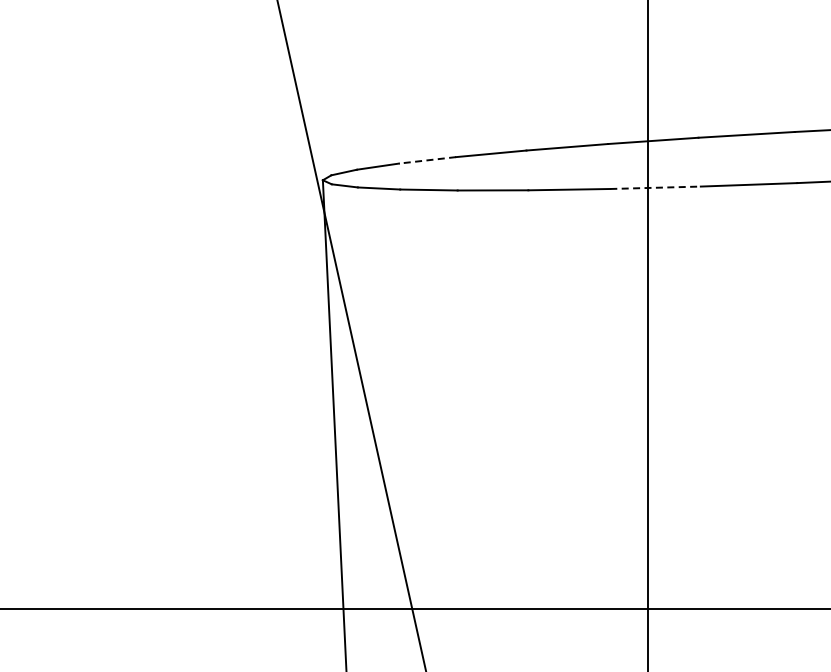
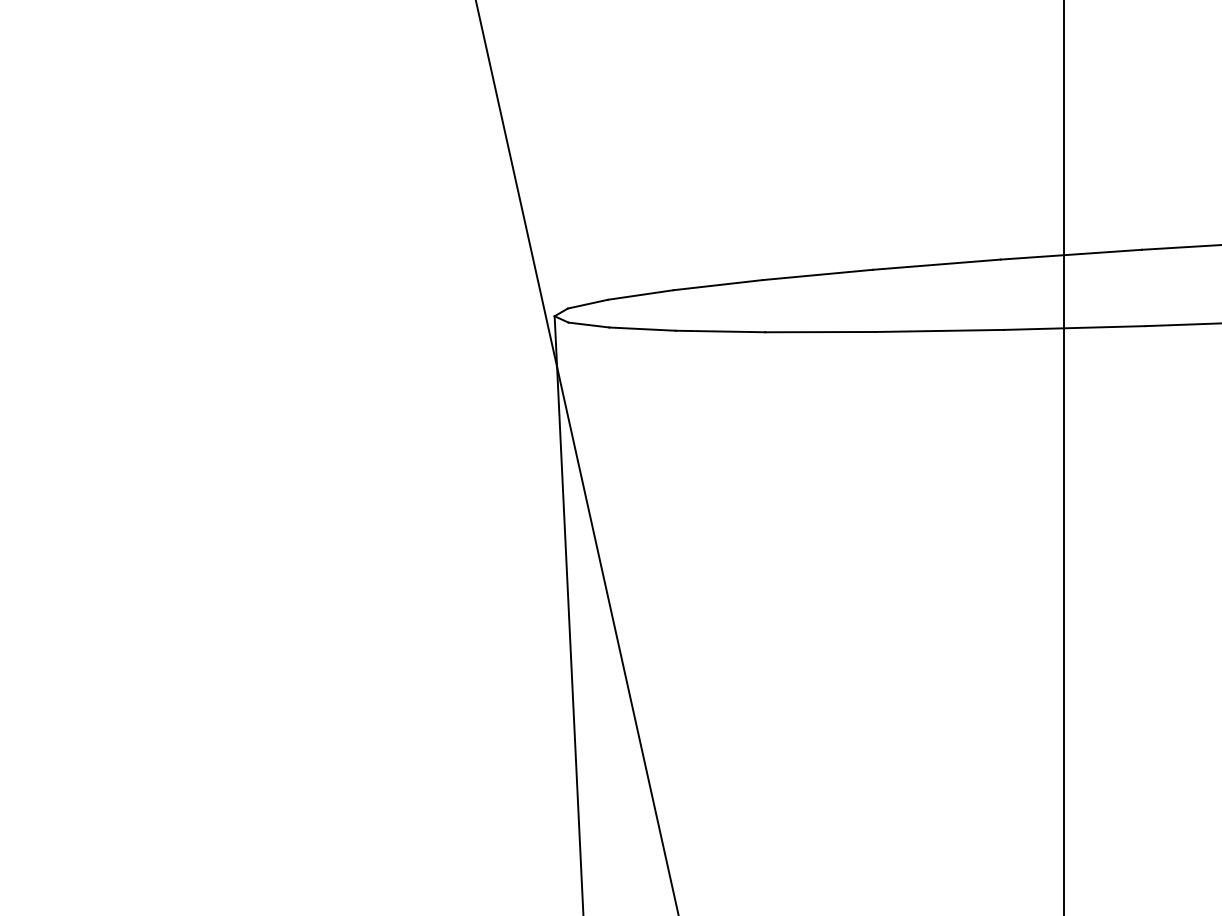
line: (427, 160) -> (718, 285), dashed -> solid
line: (656, 187) -> (1076, 327), dashed -> solid

